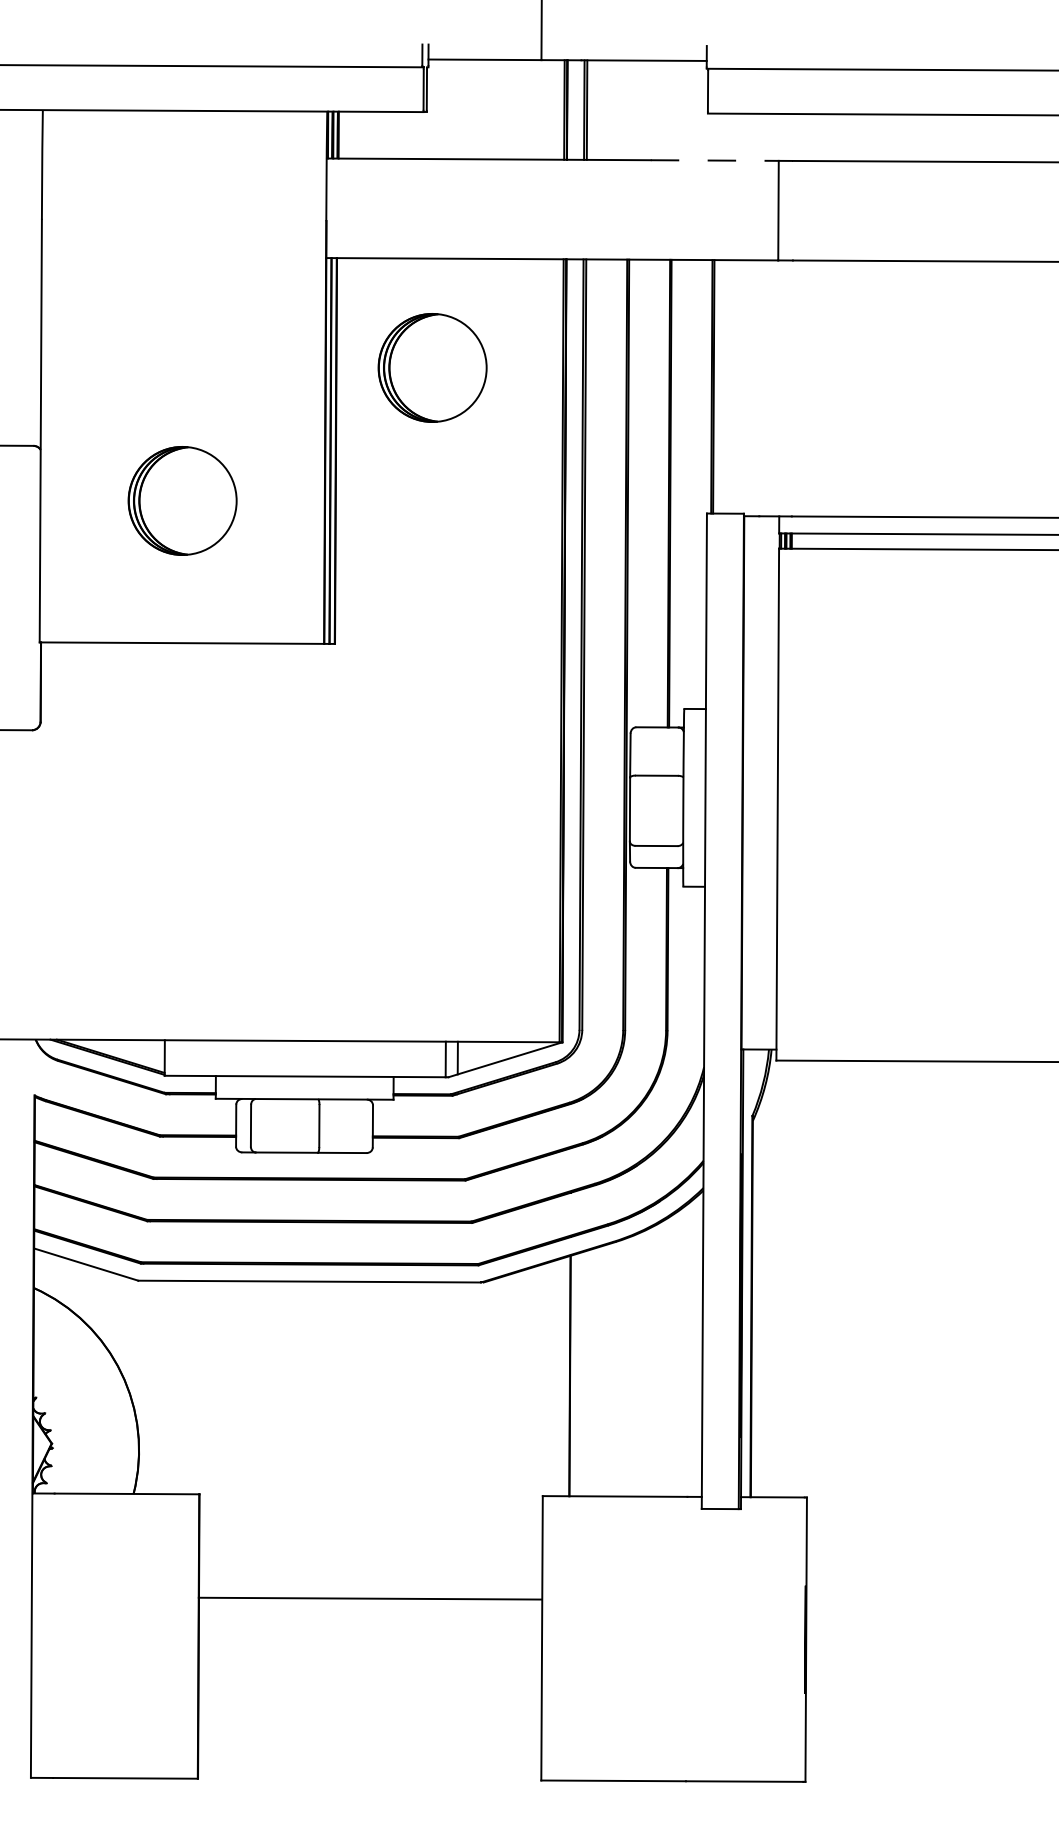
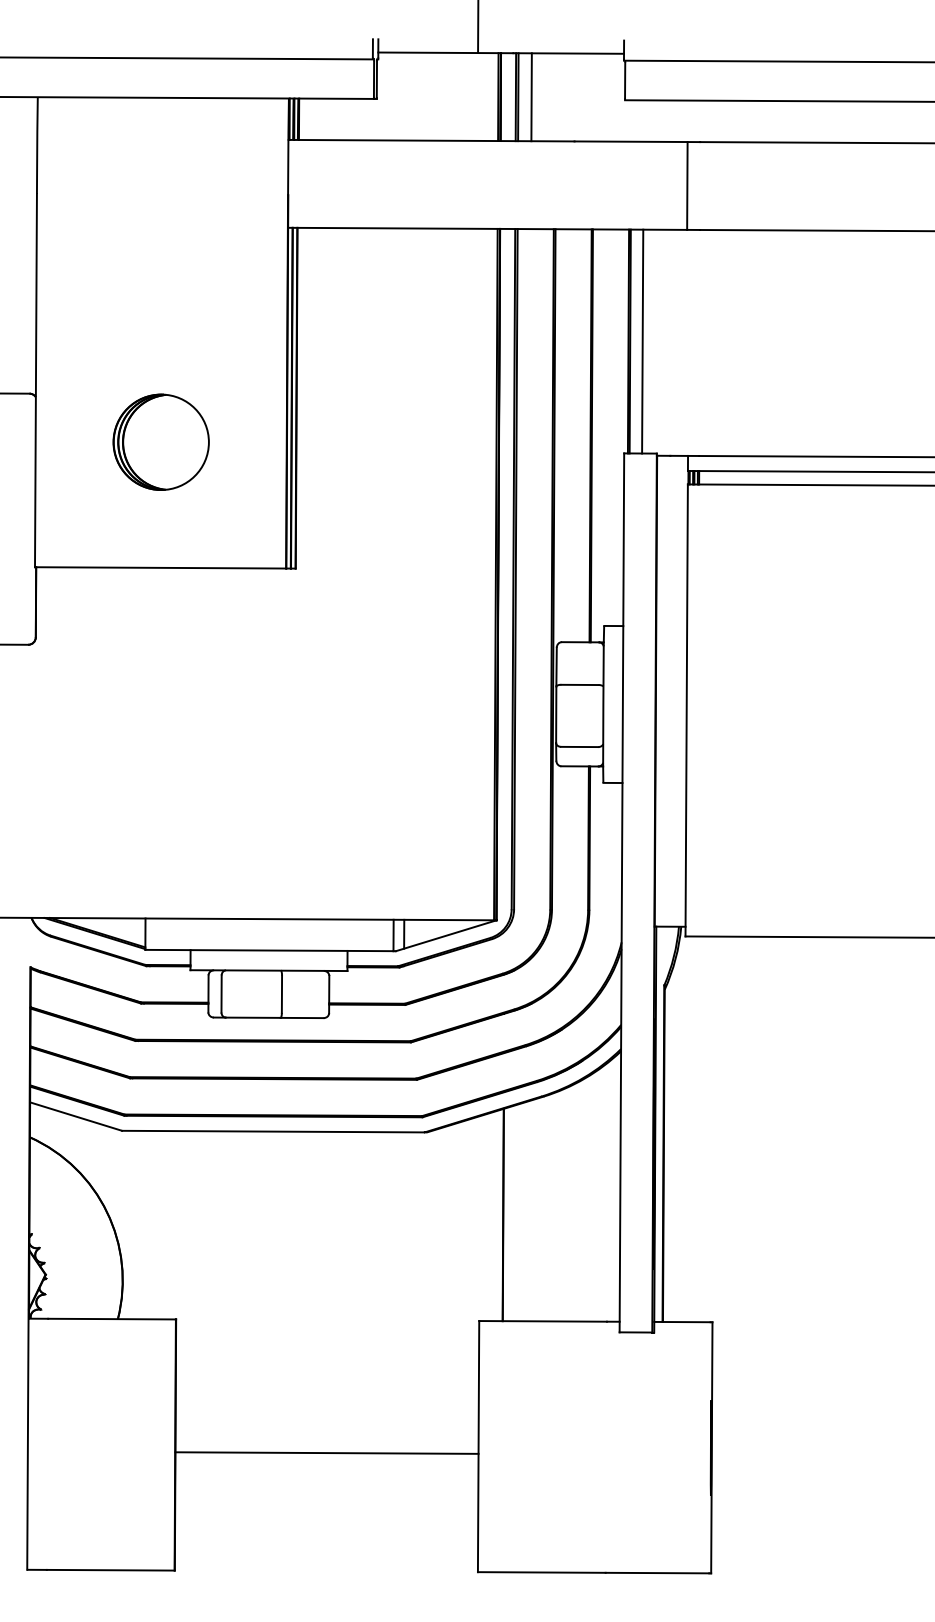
line: (601, 109) -> (531, 96), added
line: (721, 160) -> (637, 141), dashed -> solid
part: (432, 367) -> (381, 324), removed
line: (727, 386) -> (642, 341), added
line: (370, 1598) -> (327, 1452), moved

